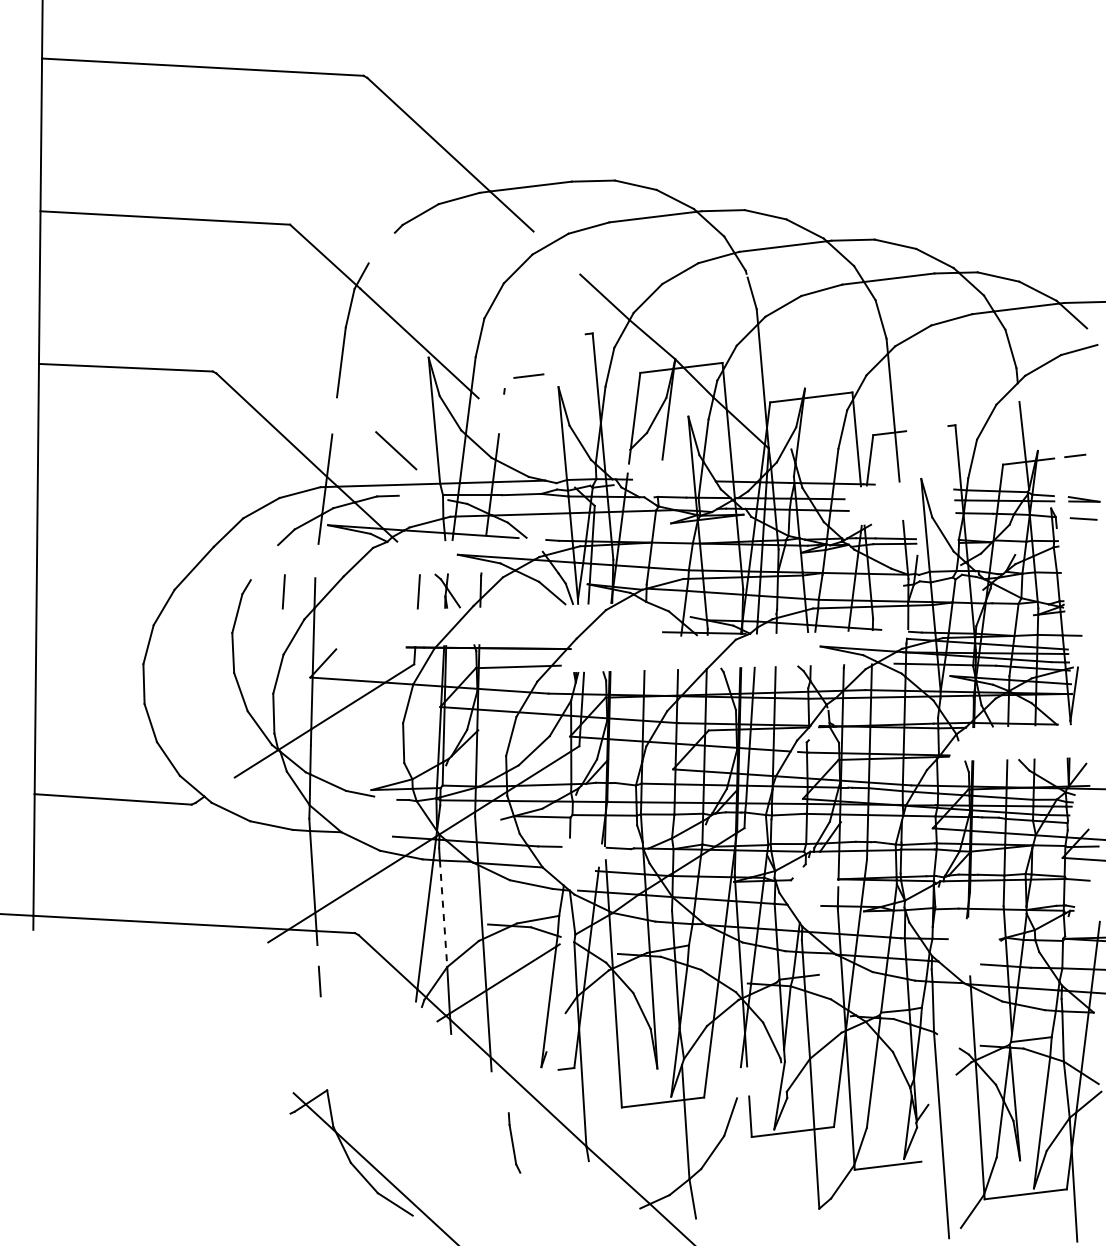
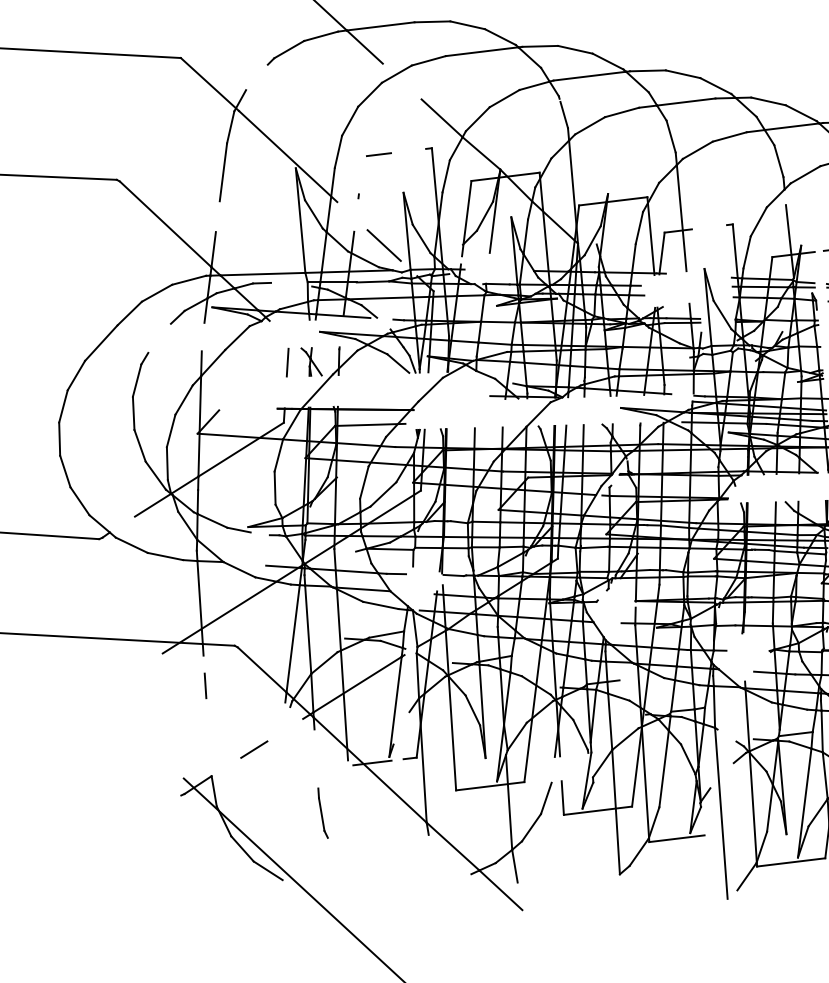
line: (528, 375) -> (378, 154), moved
line: (396, 450) -> (384, 245), moved
line: (283, 591) -> (175, 362), removed
line: (443, 914) -> (308, 630), dashed -> solid
line: (378, 1058) -> (254, 749), added
line: (521, 1074) -> (372, 763), added
part: (514, 1142) -> (323, 812), moved

